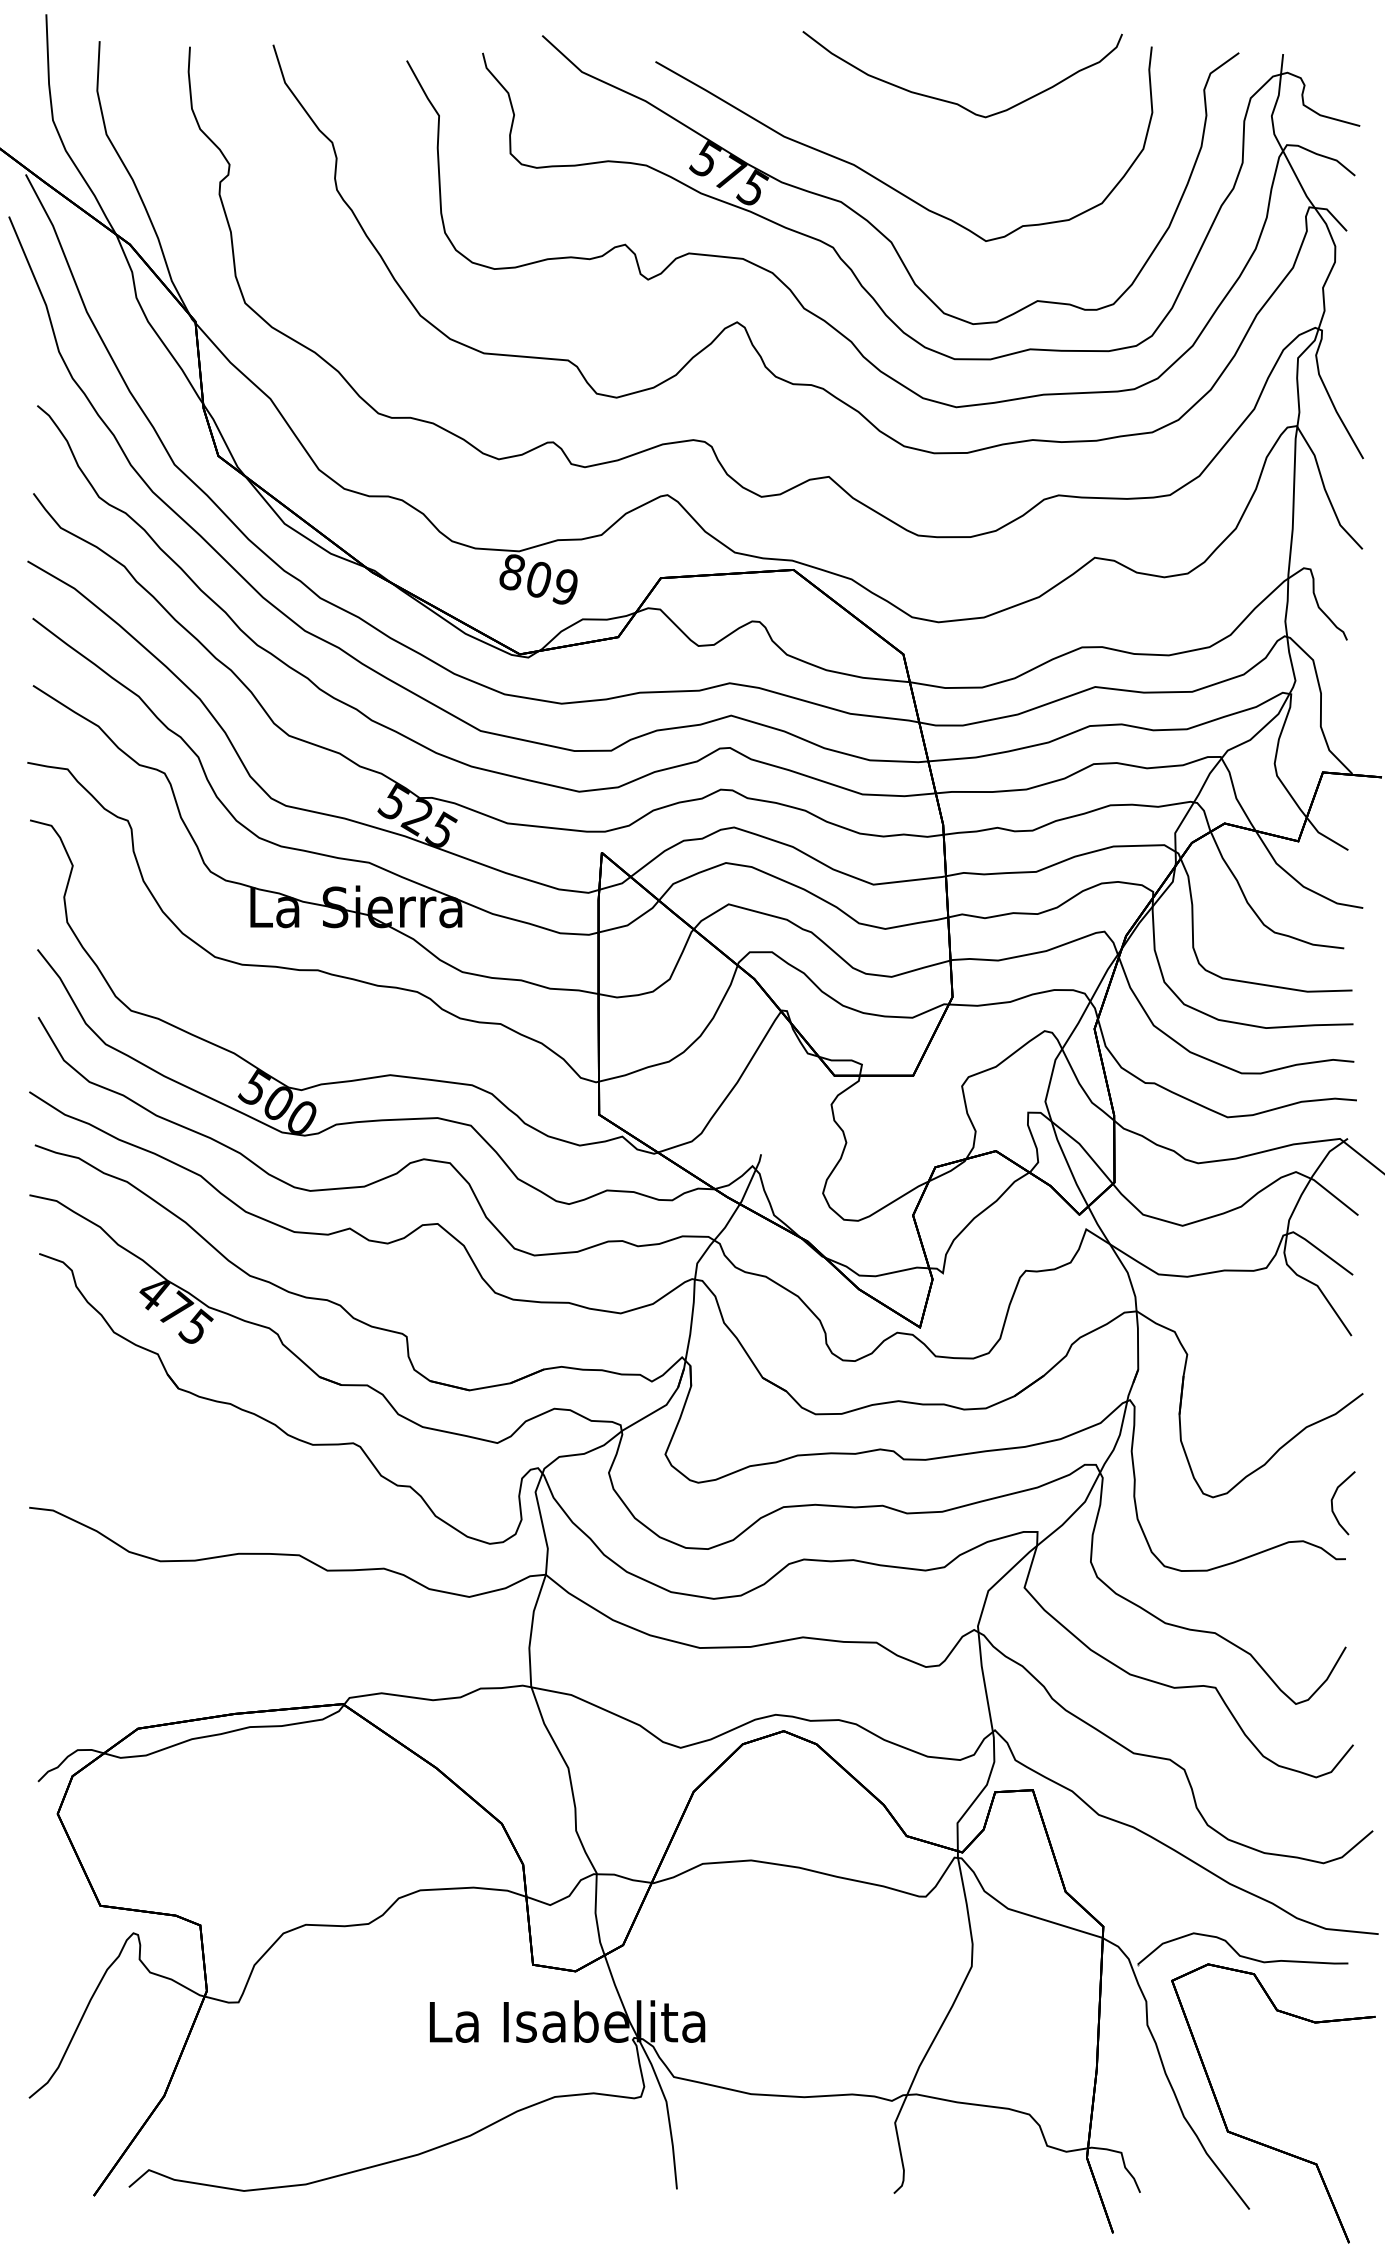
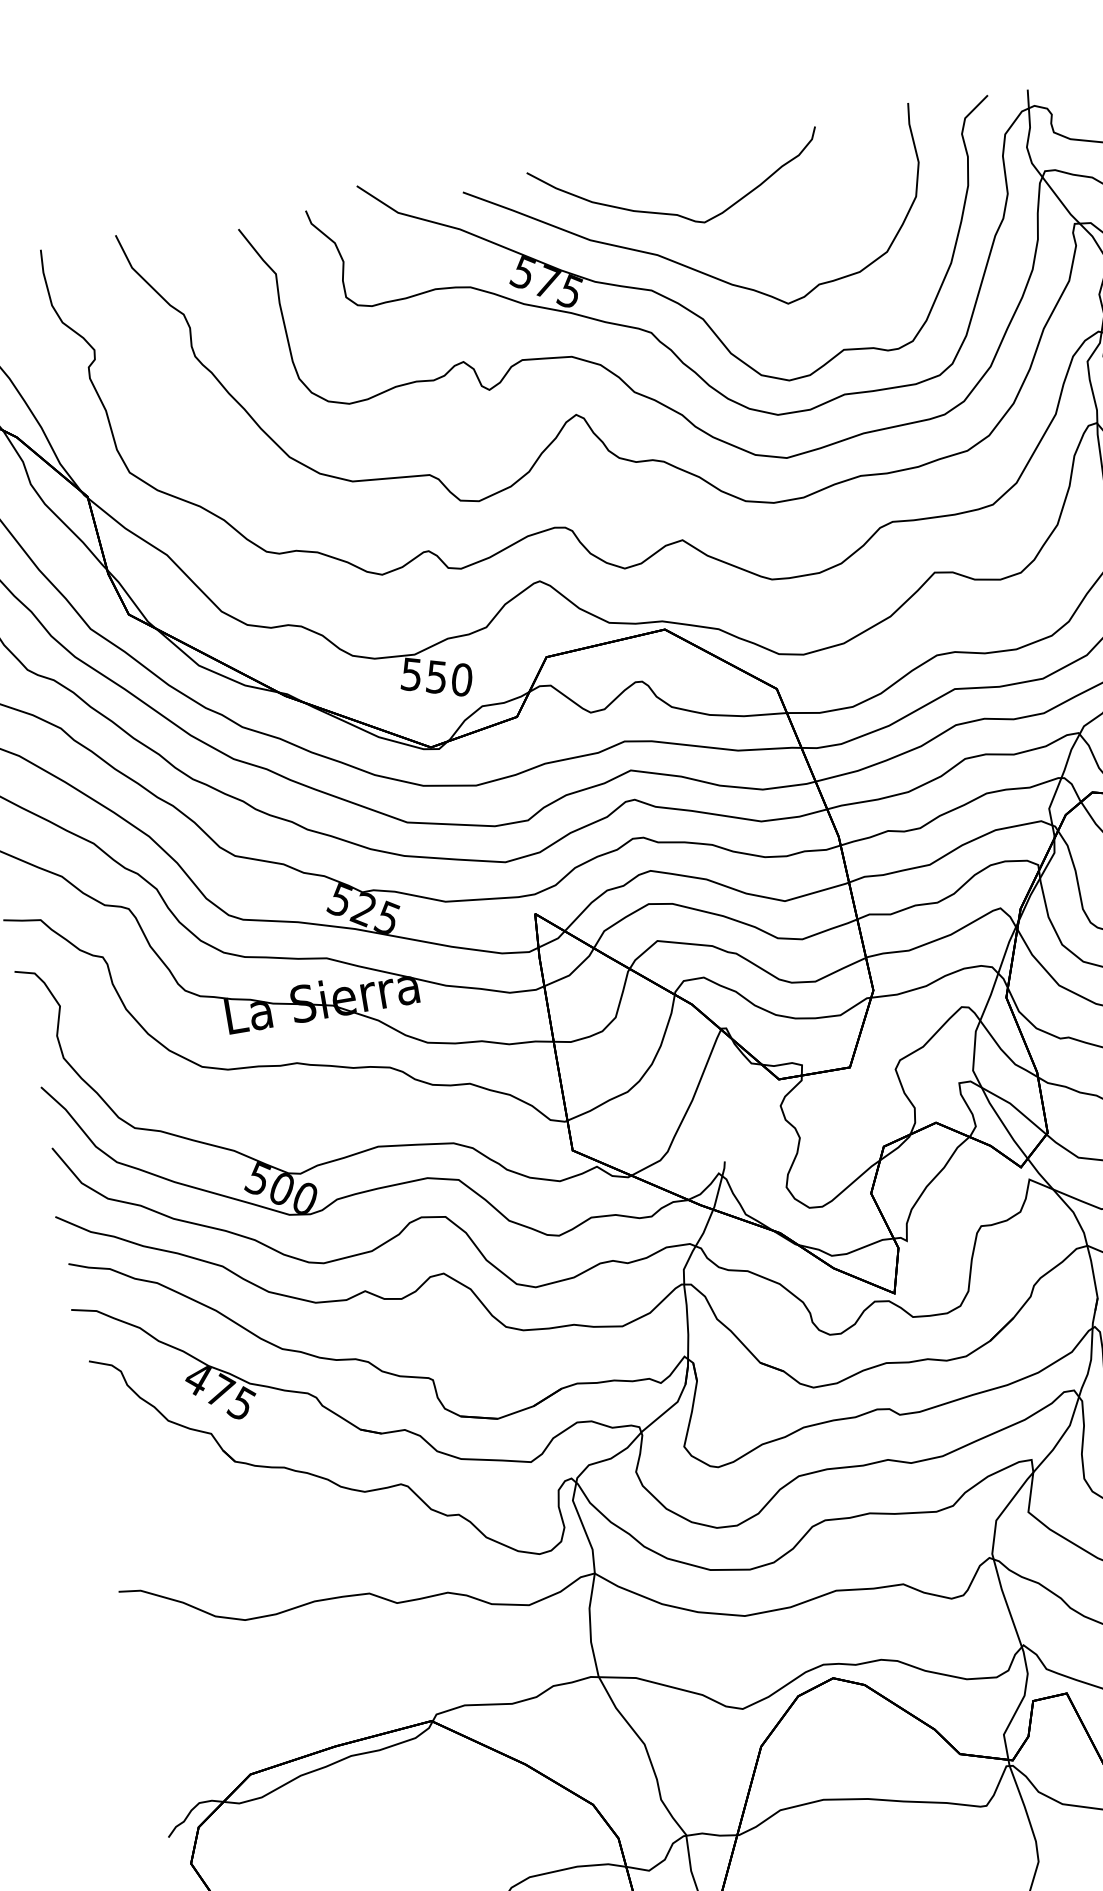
curve: (955, 102) -> (675, 213), moved
text: (537, 579) -> (435, 677), 809 -> 550

